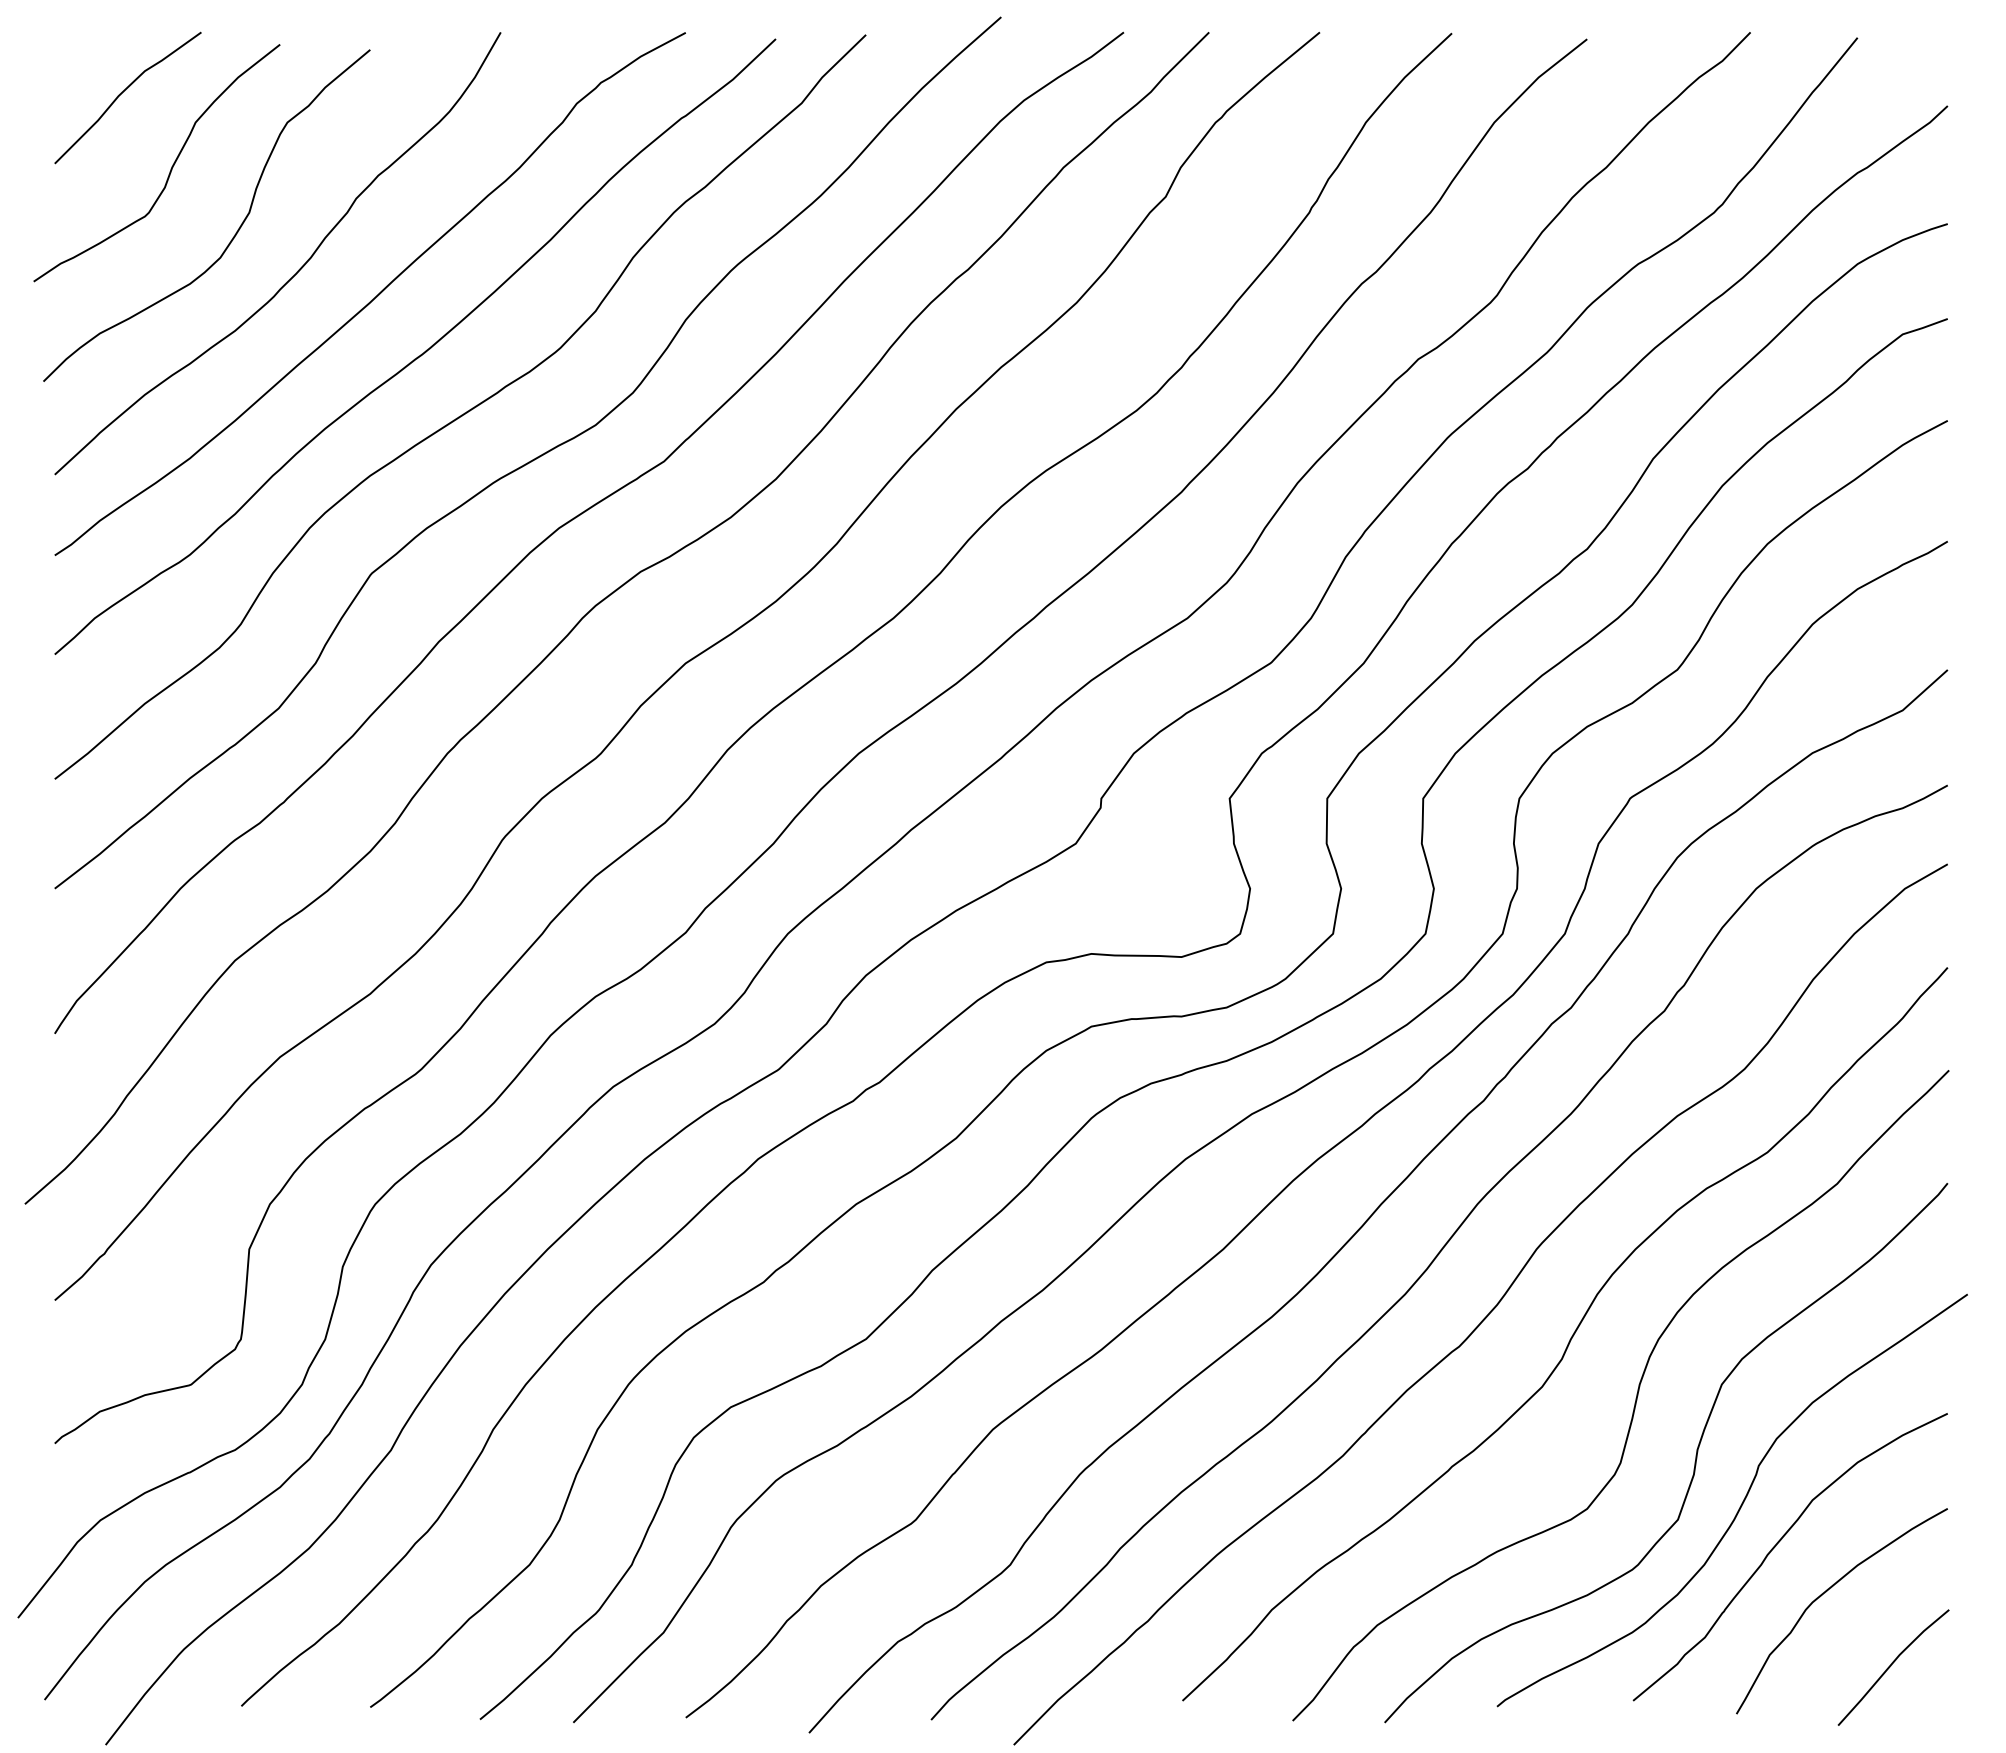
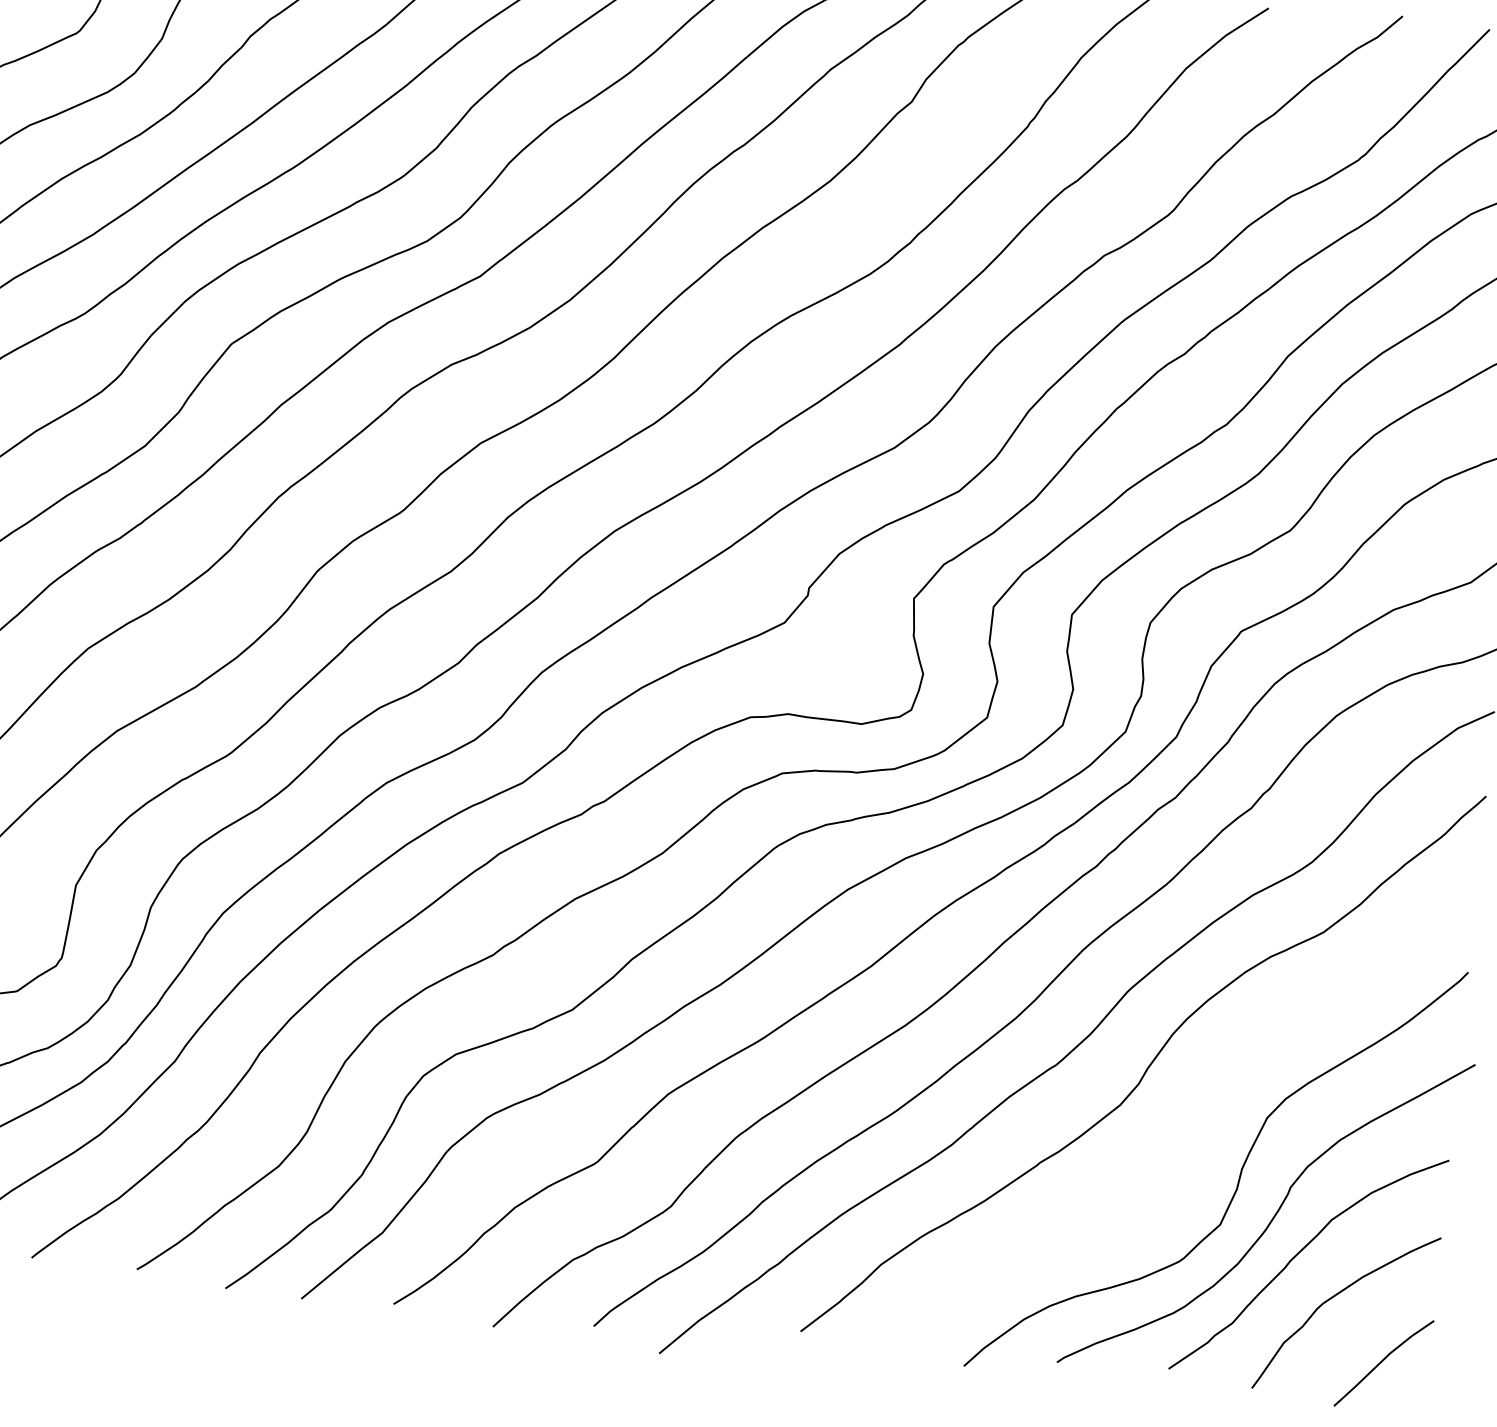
curve: (1635, 1398) -> (1195, 1122), removed

